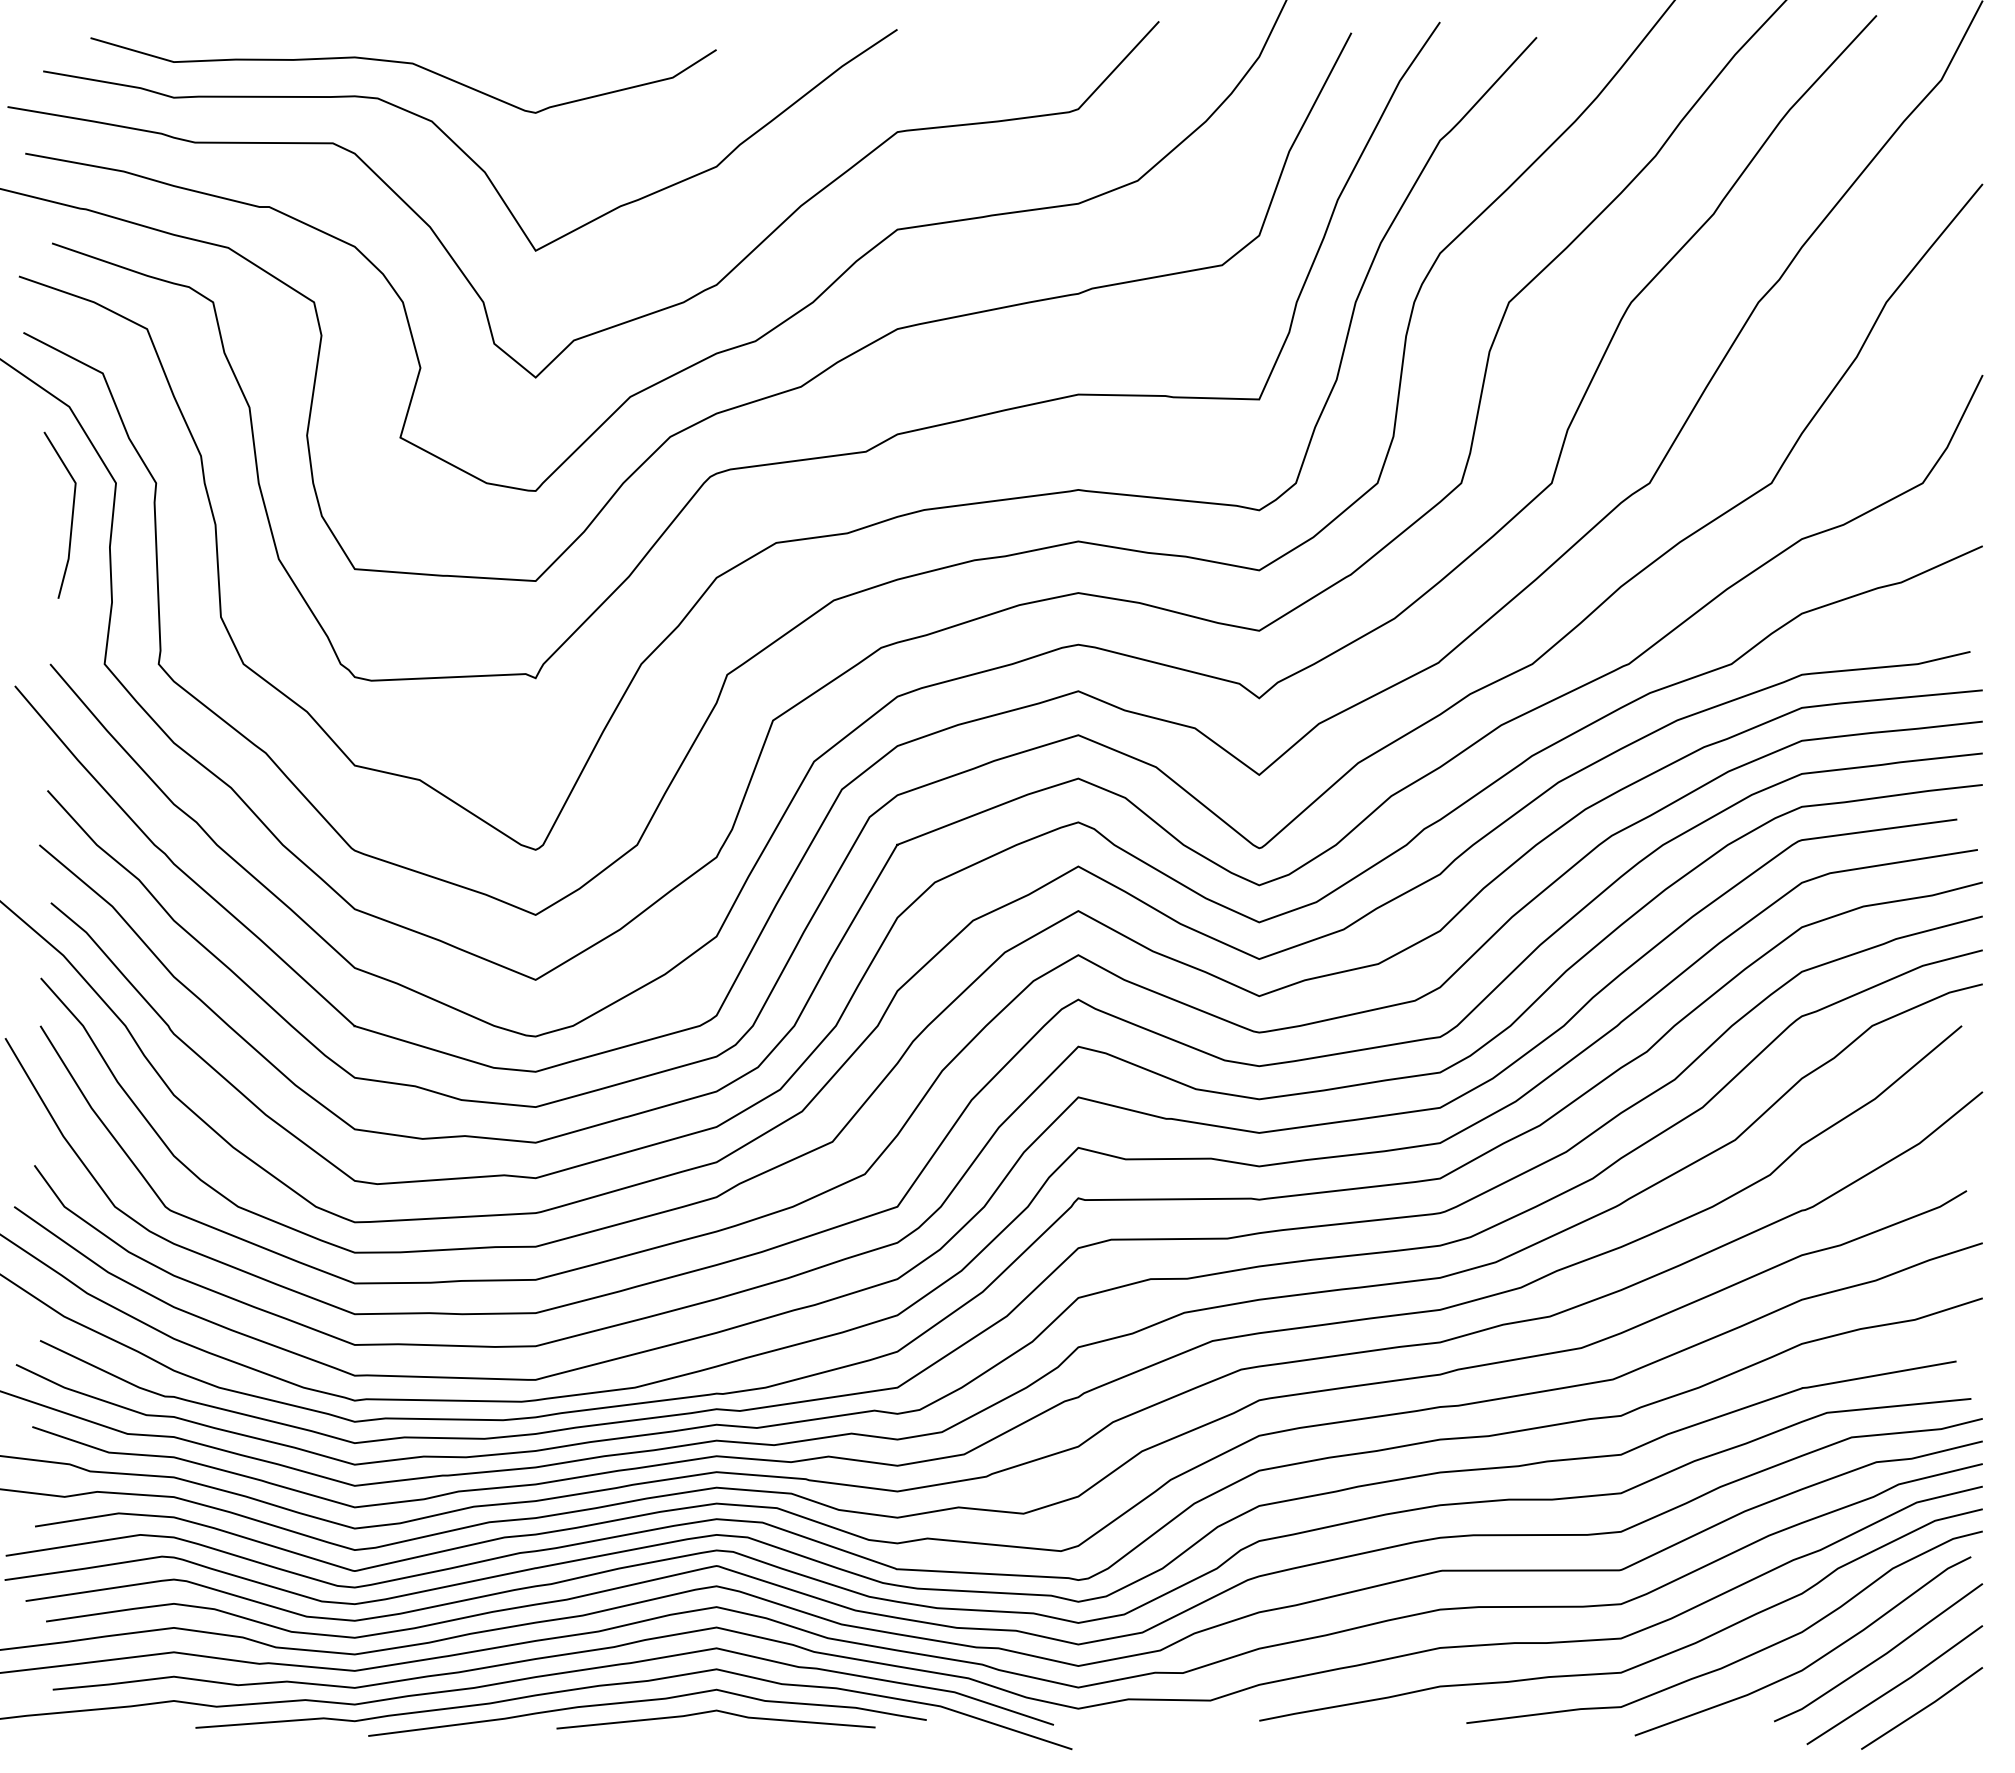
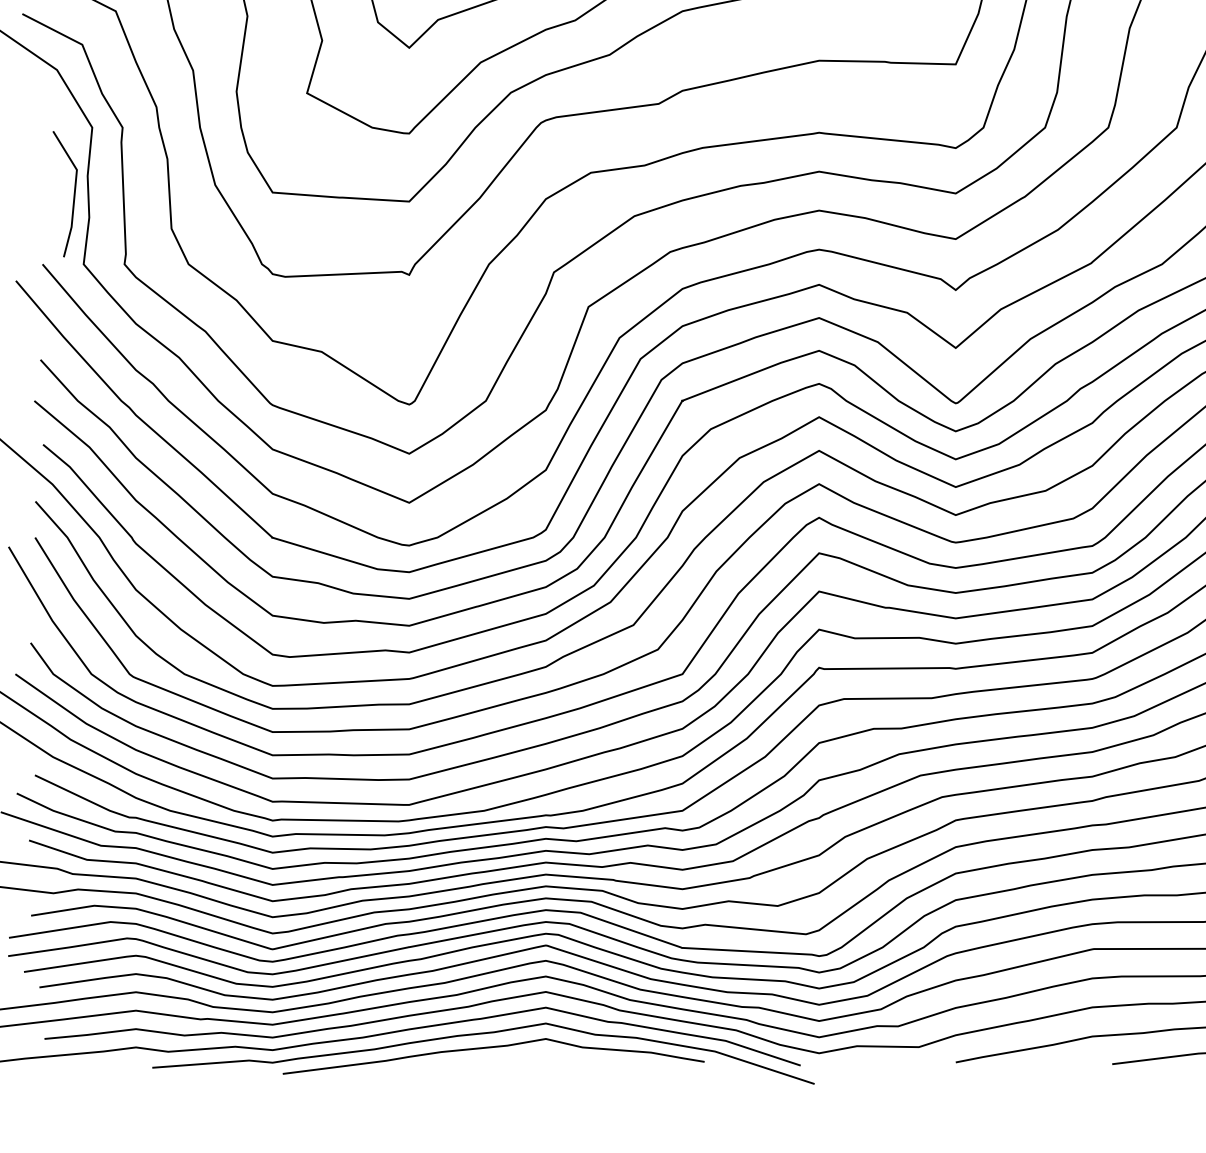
line: (71, 514) -> (73, 193), moved
line: (712, 1712) -> (542, 1056), removed

